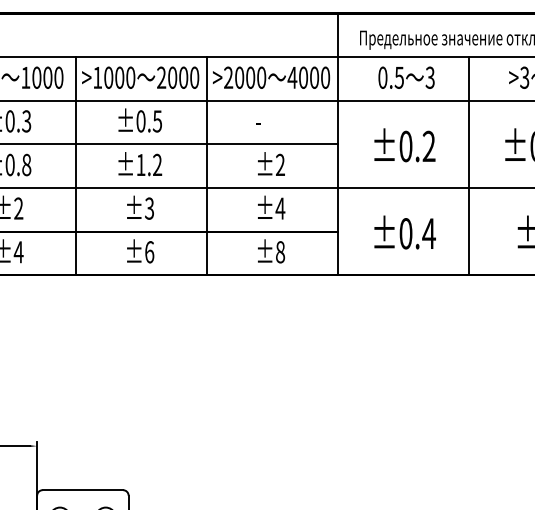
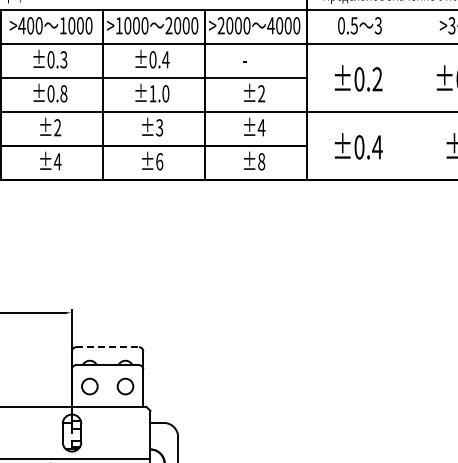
text: (157, 121) -> (165, 59), ±0.5 -> ±0.4
text: (157, 164) -> (165, 93), ±1.2 -> ±1.0
line: (468, 165) -> (408, 94), removed
line: (83, 490) -> (108, 347), solid -> dashed

